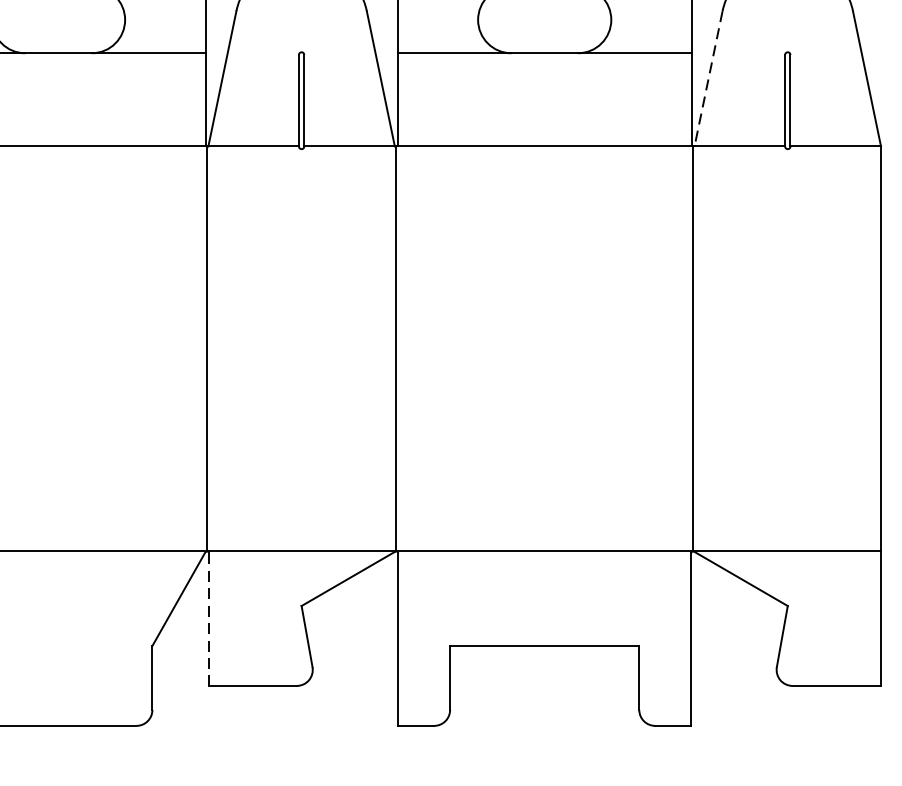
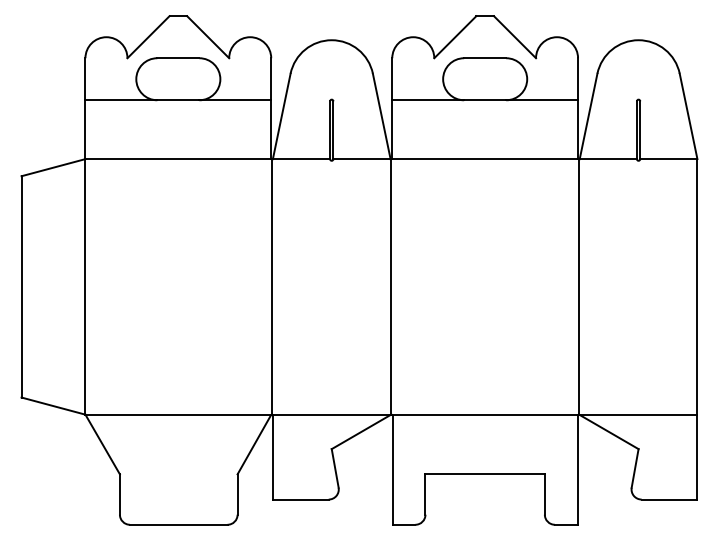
line: (708, 78) -> (588, 116), dashed -> solid
line: (209, 619) -> (273, 457), dashed -> solid

